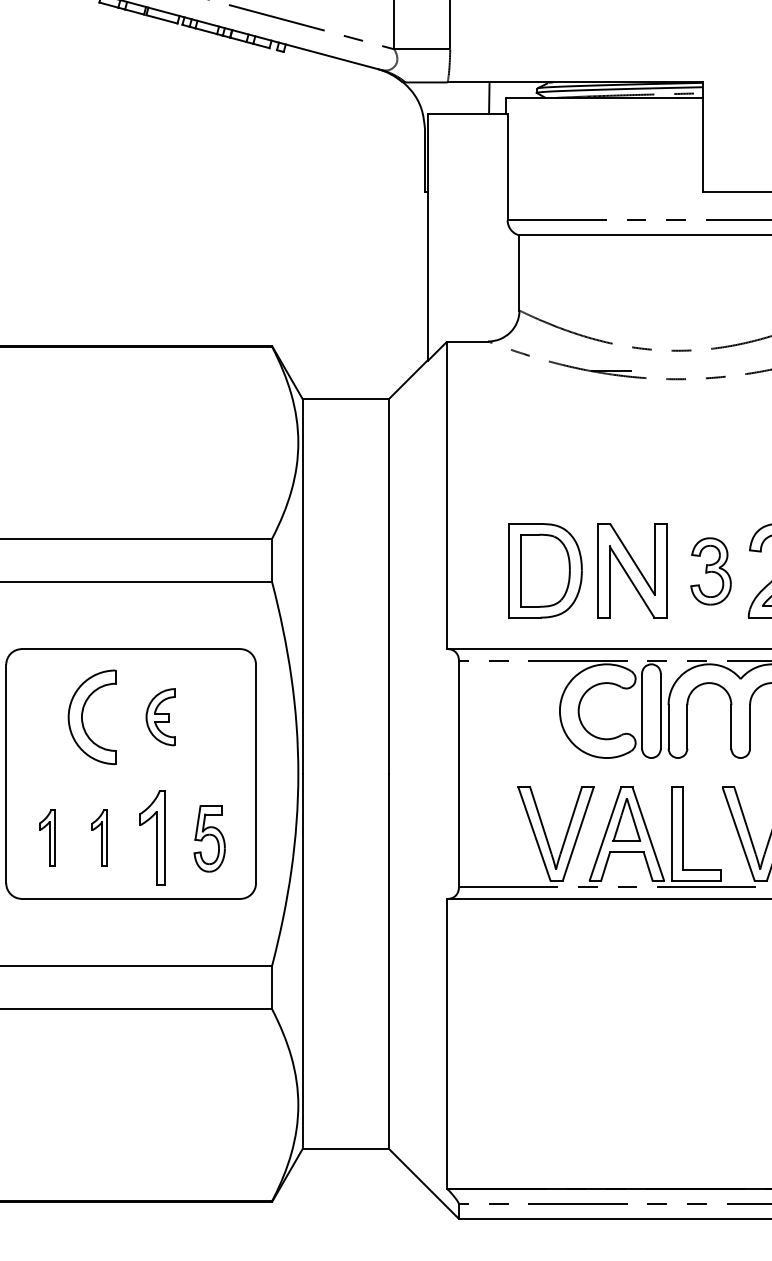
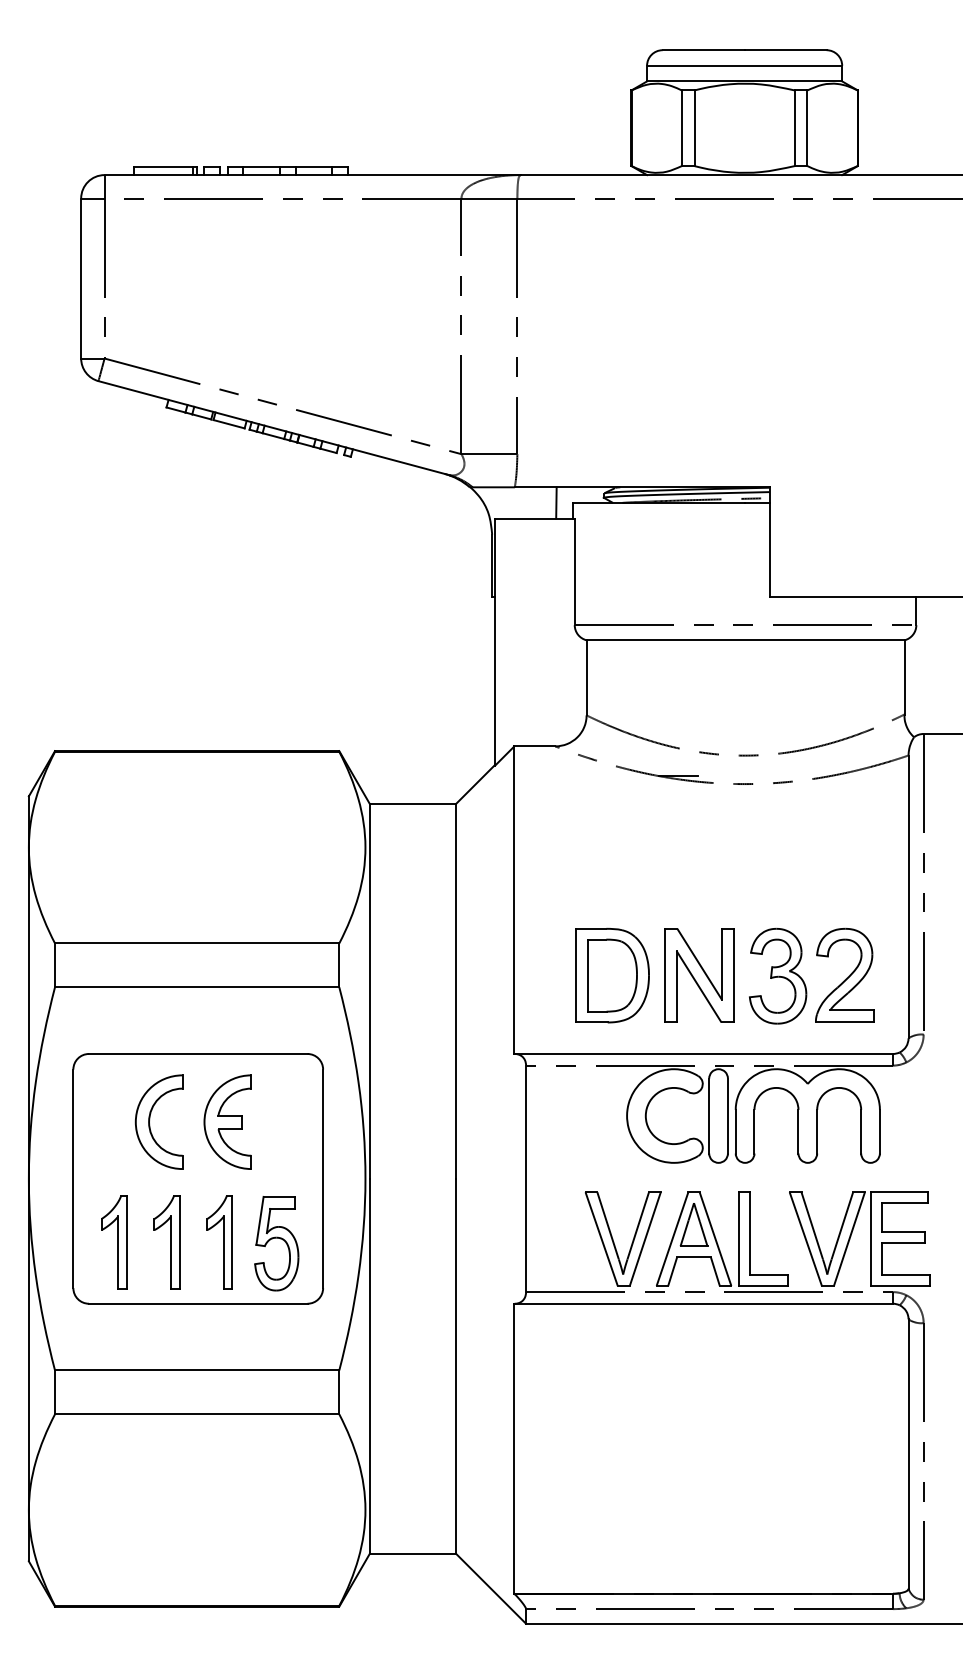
part: (711, 571) -> (778, 976), size x1.43
part: (160, 716) -> (227, 1121), size x1.67
part: (47, 837) -> (114, 1242), size x1.67
part: (99, 837) -> (166, 1242), size x1.67
part: (209, 838) -> (276, 1243), size x1.43

